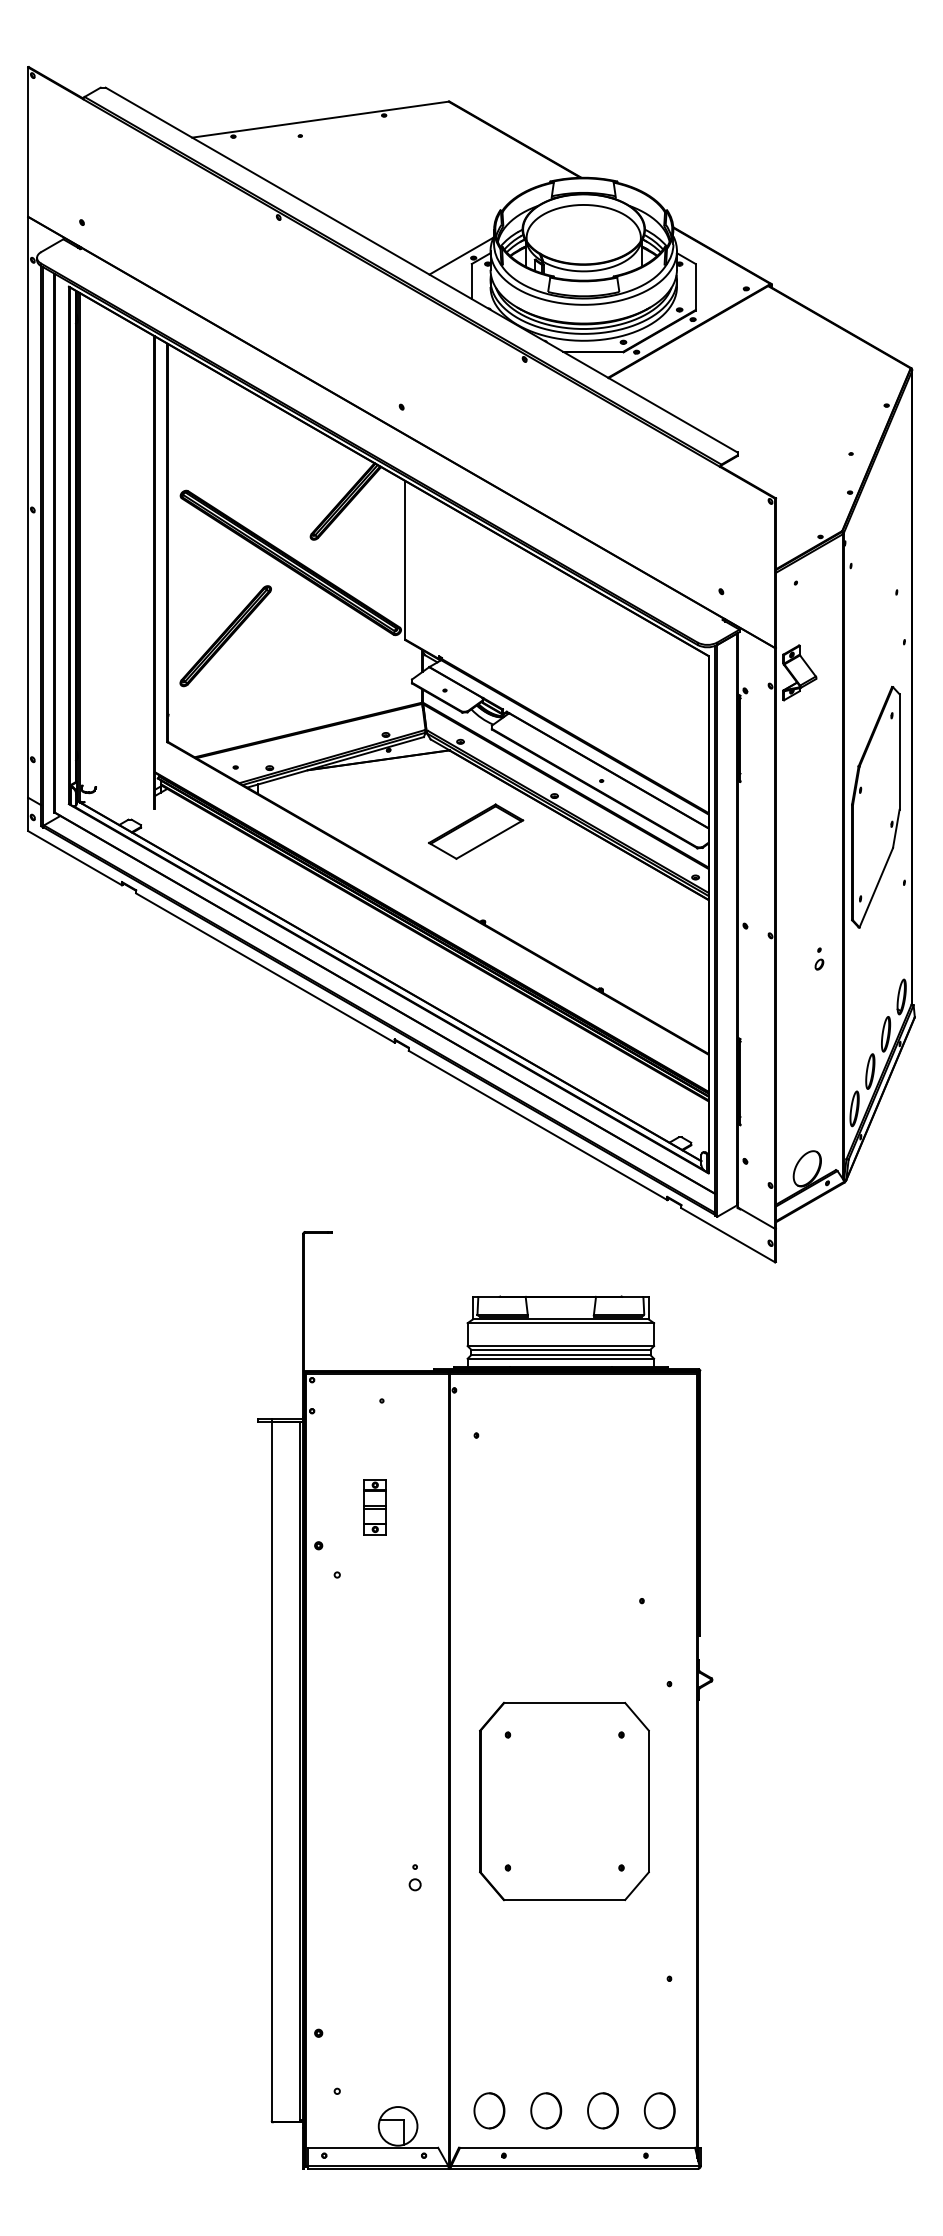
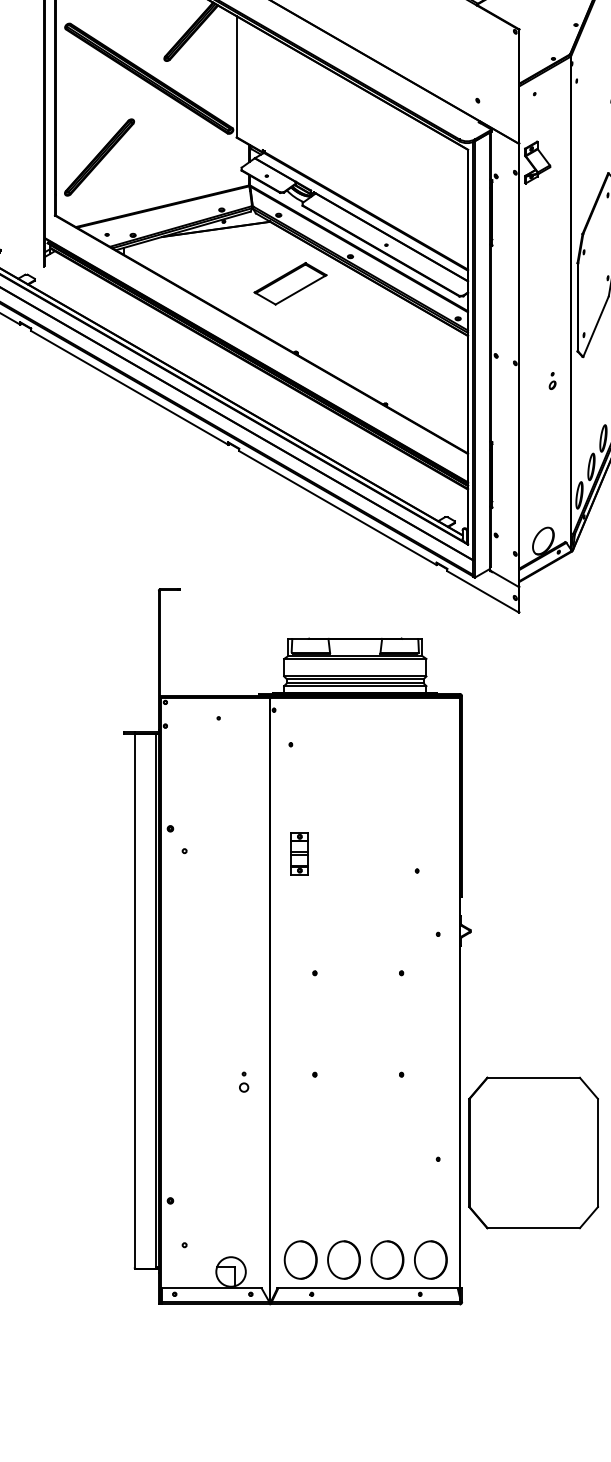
part: (225, 636) -> (99, 157), moved
part: (374, 1507) -> (299, 853), moved
part: (564, 1801) -> (533, 1152), moved
part: (489, 2110) -> (300, 1259), size x1.4
part: (546, 2110) -> (344, 1259), size x1.4
part: (602, 2110) -> (387, 1259), size x1.4
part: (659, 2110) -> (430, 1259), size x1.4

